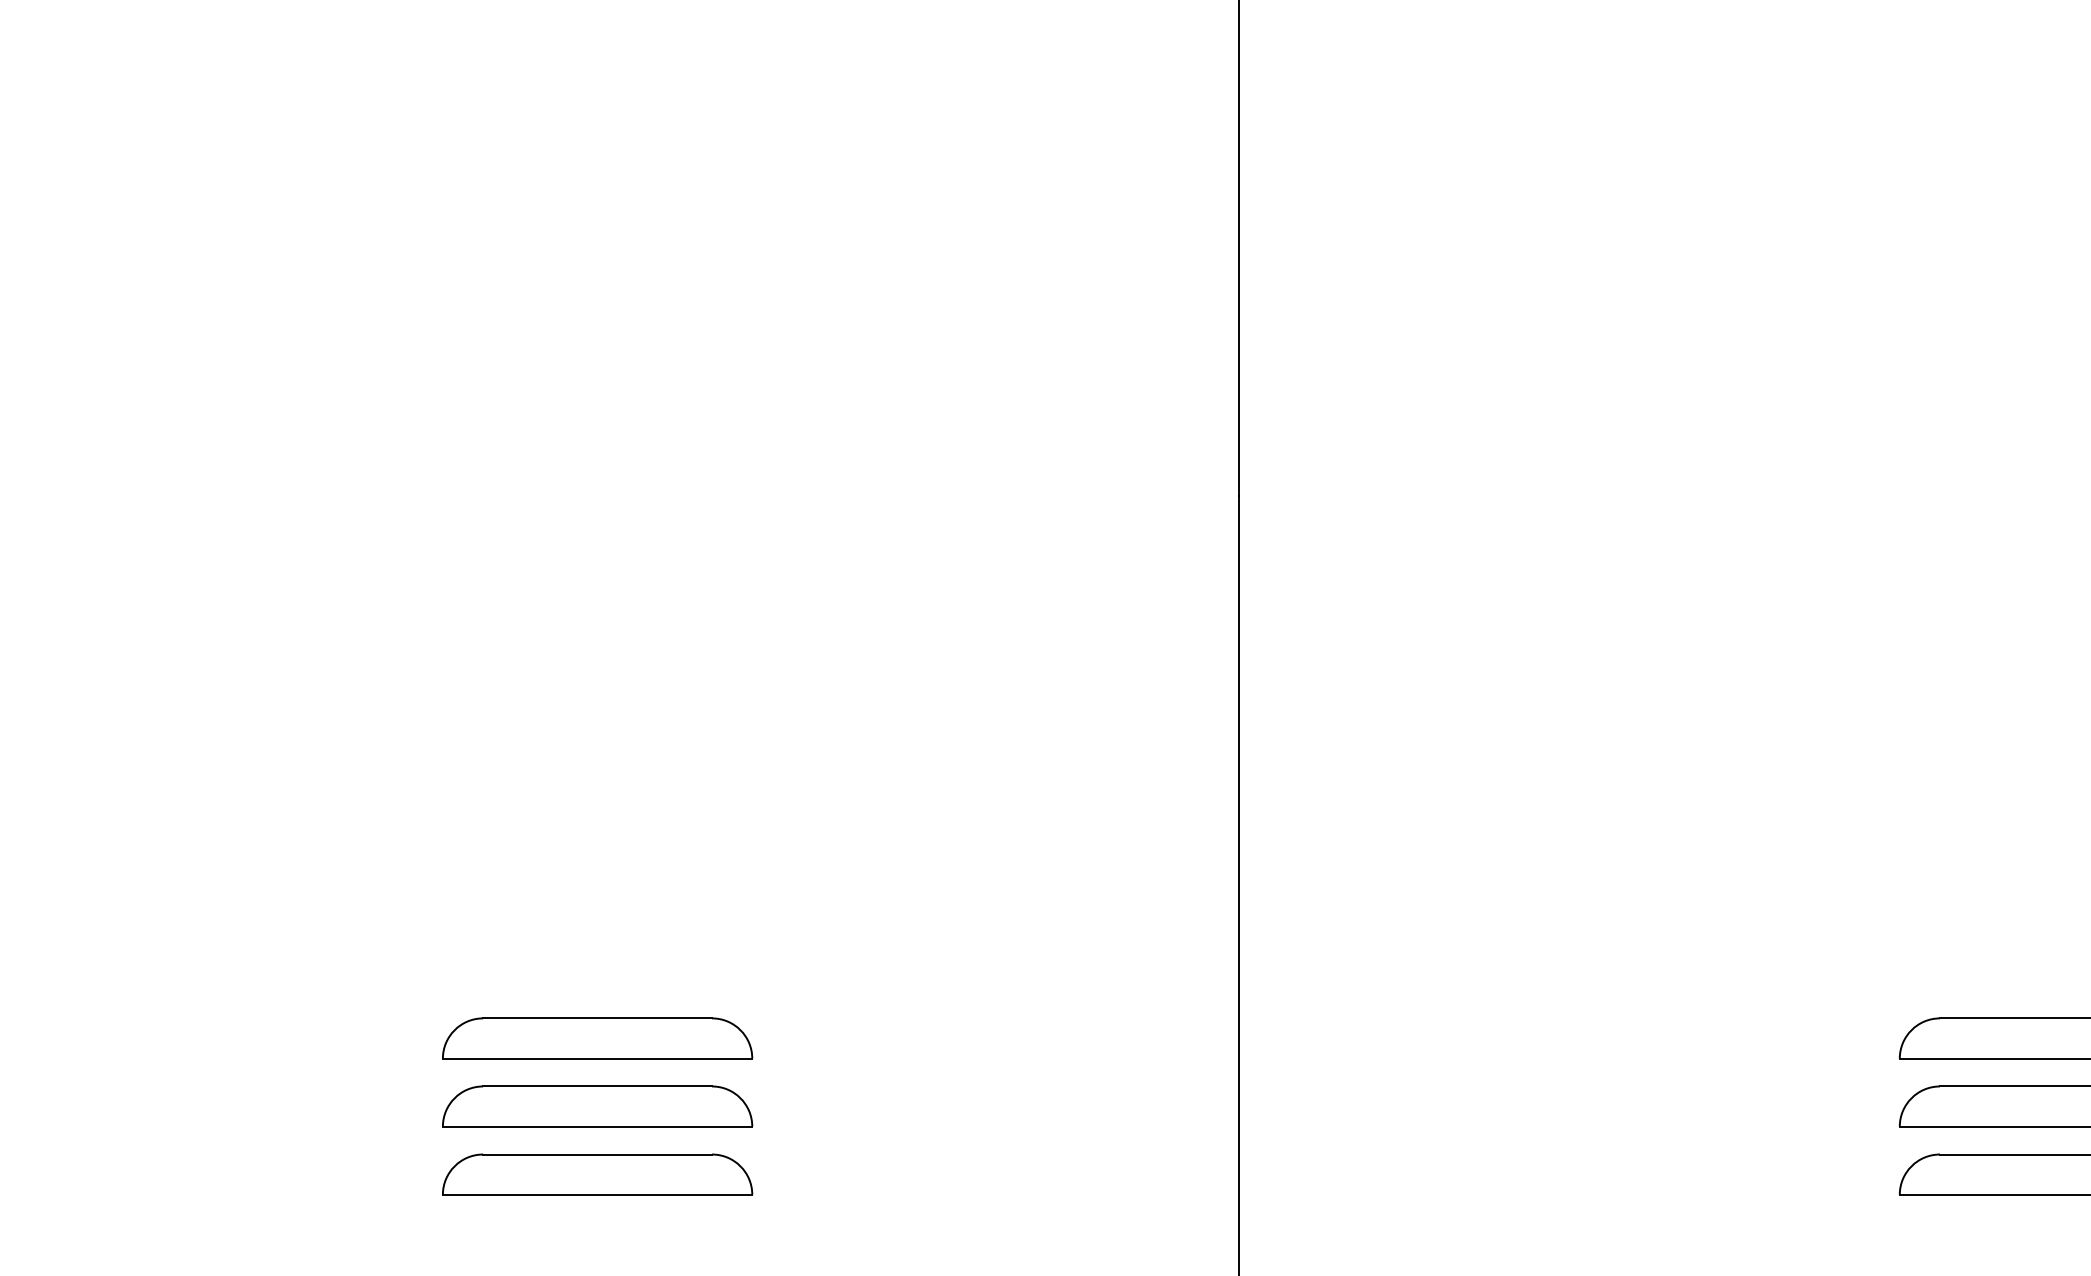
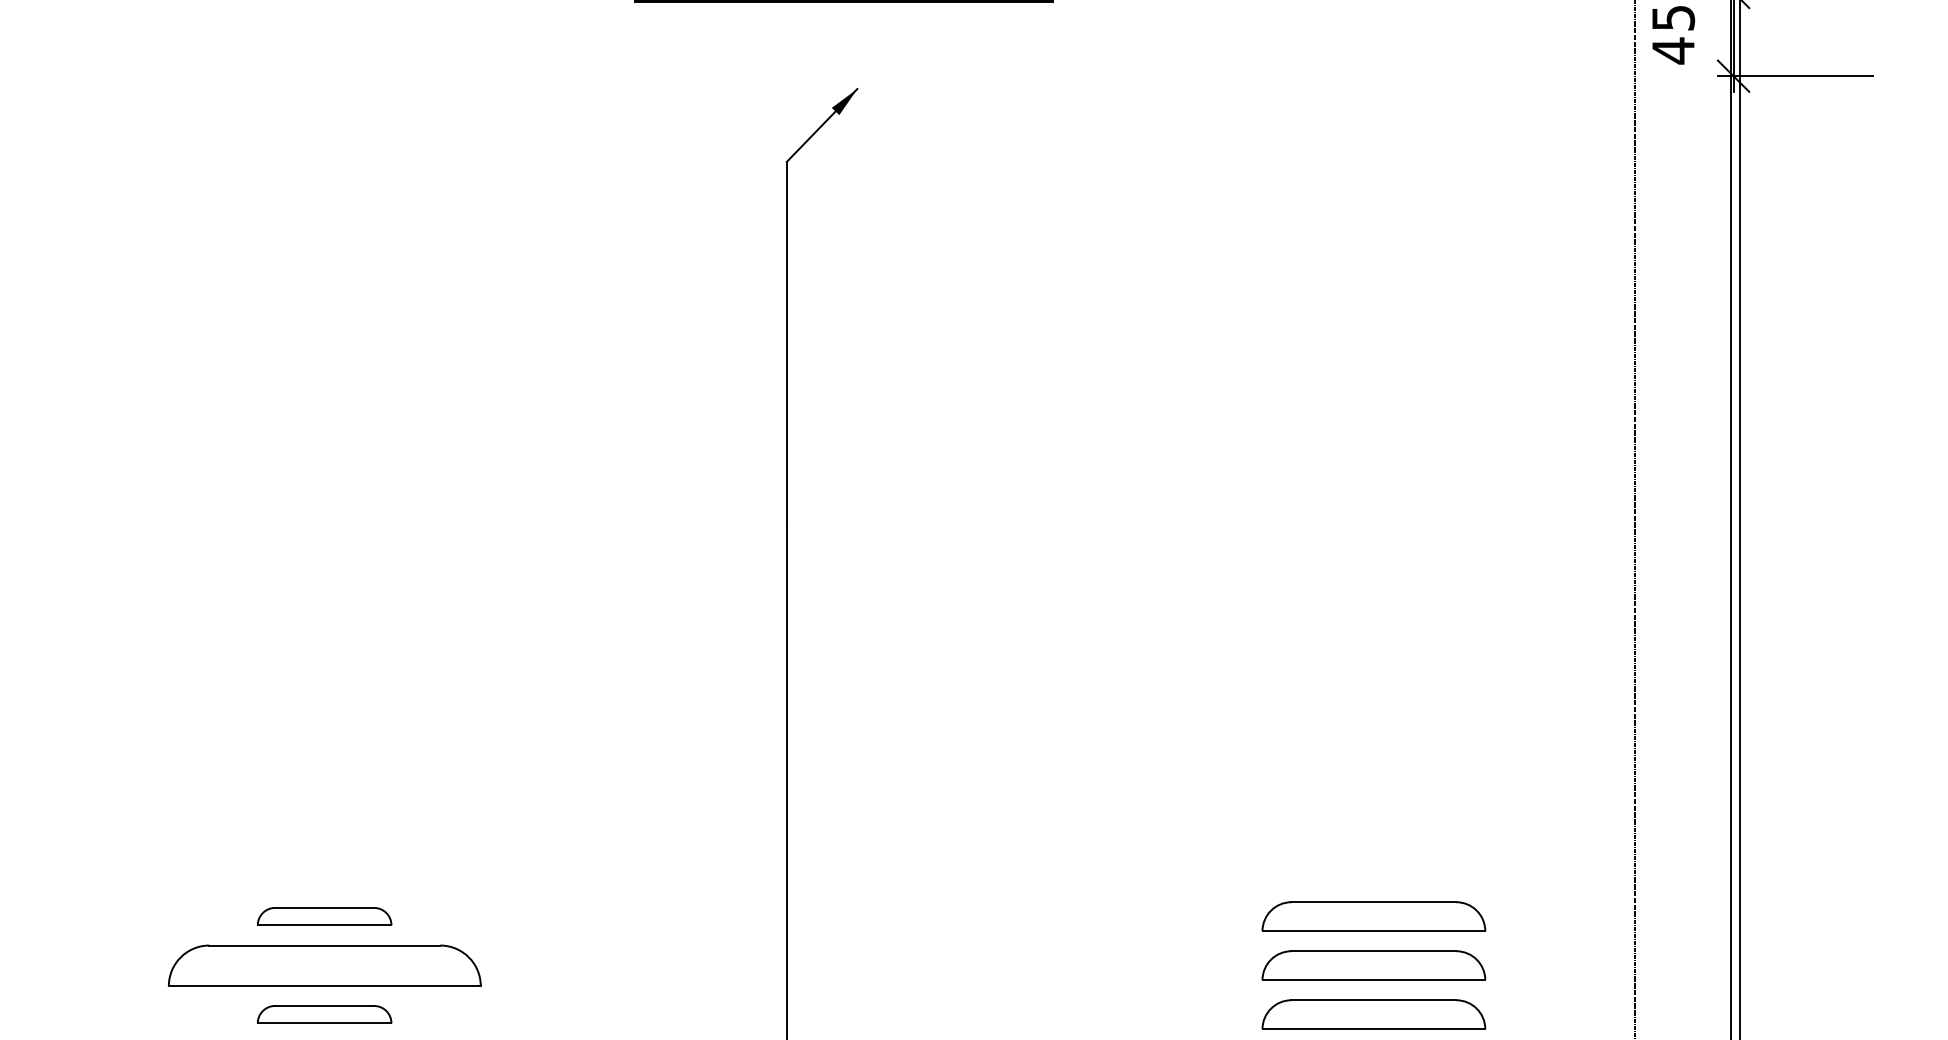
part: (597, 1038) -> (324, 916), size x0.6
part: (597, 1106) -> (324, 965), size x1.4
part: (597, 1174) -> (324, 1014), size x0.6

